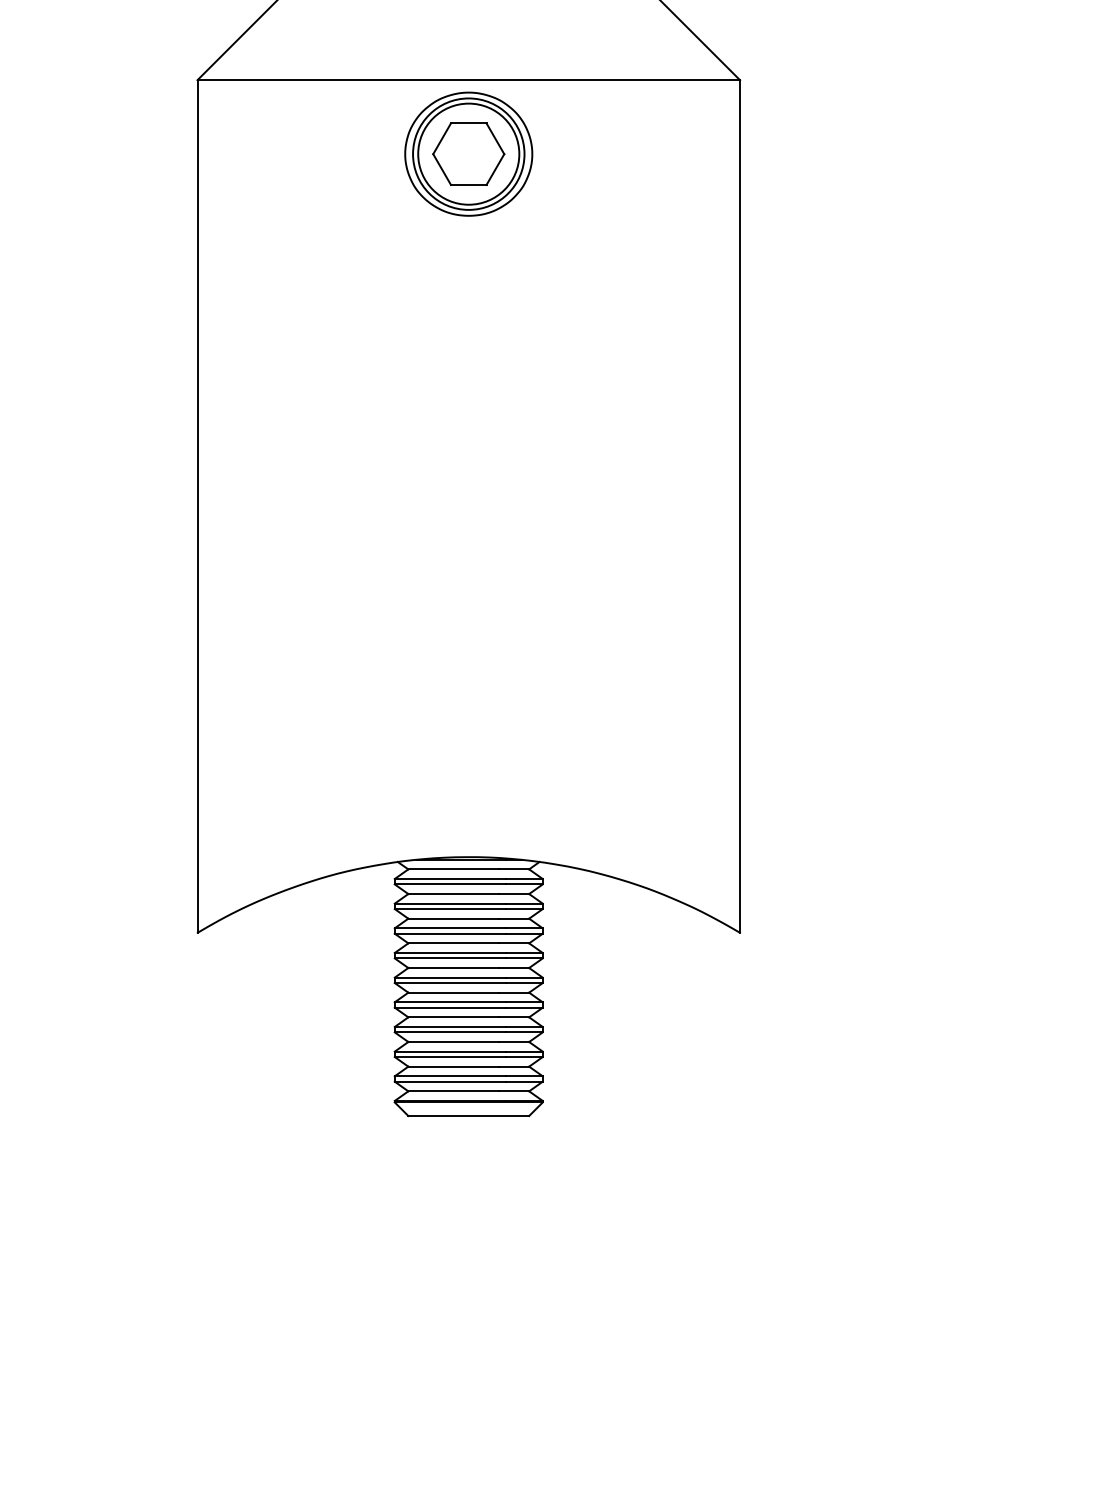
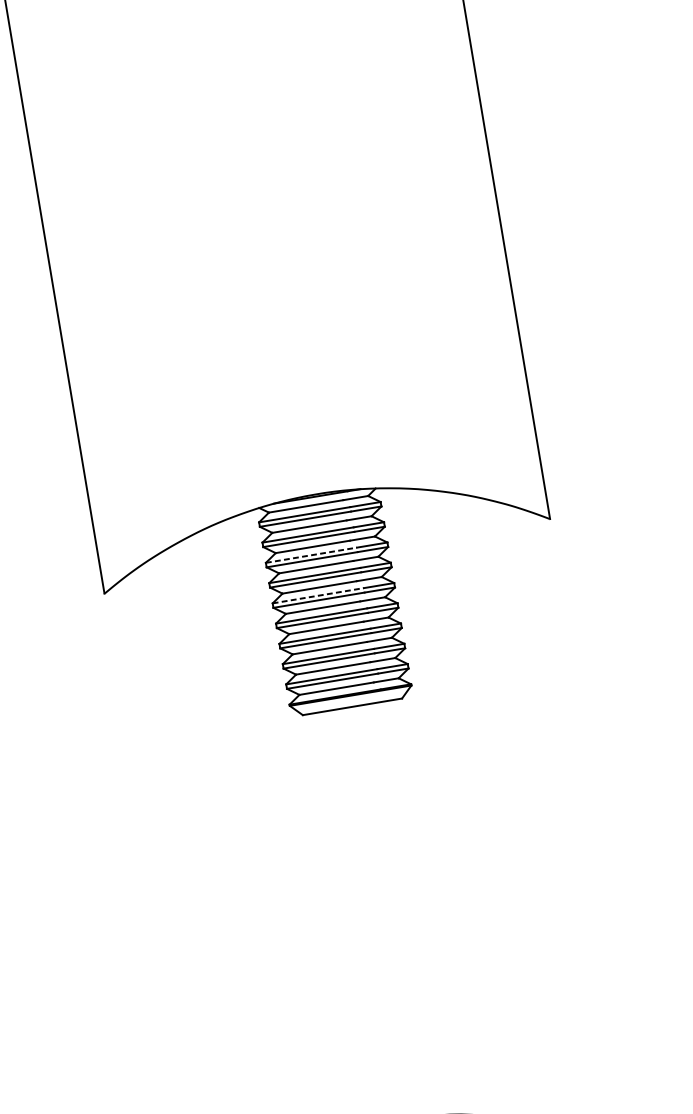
line: (450, 928) -> (311, 555), solid -> dashed
line: (450, 977) -> (318, 595), solid -> dashed

